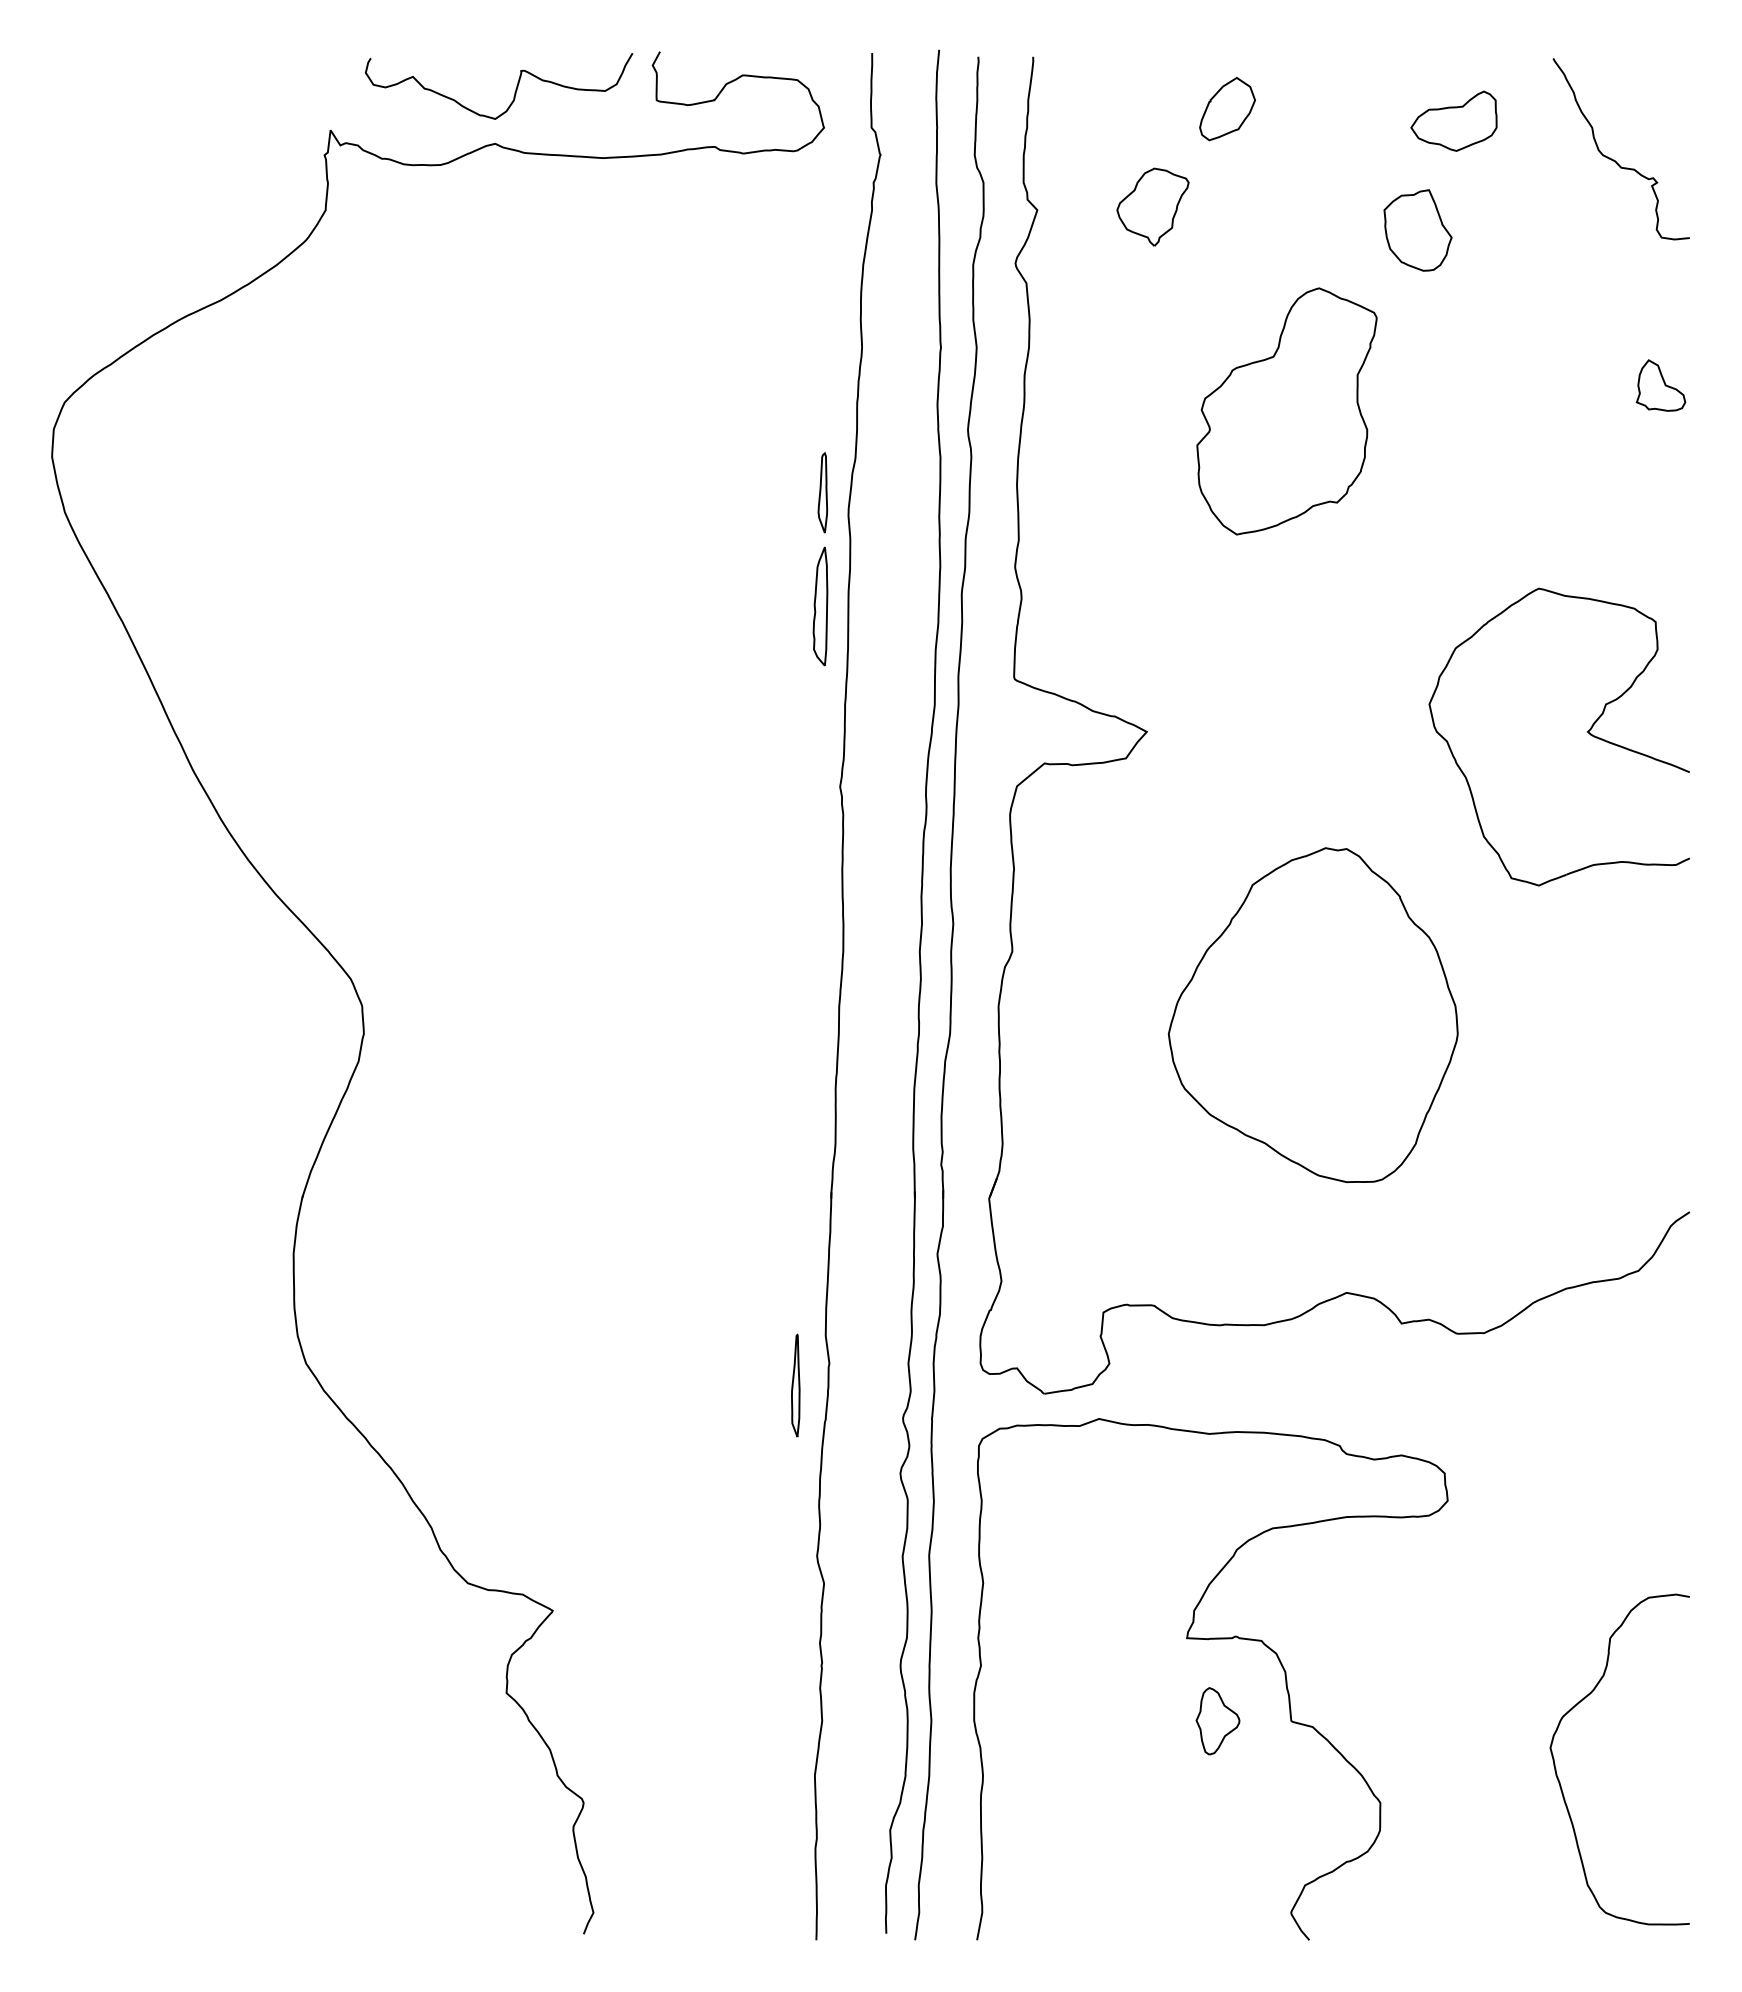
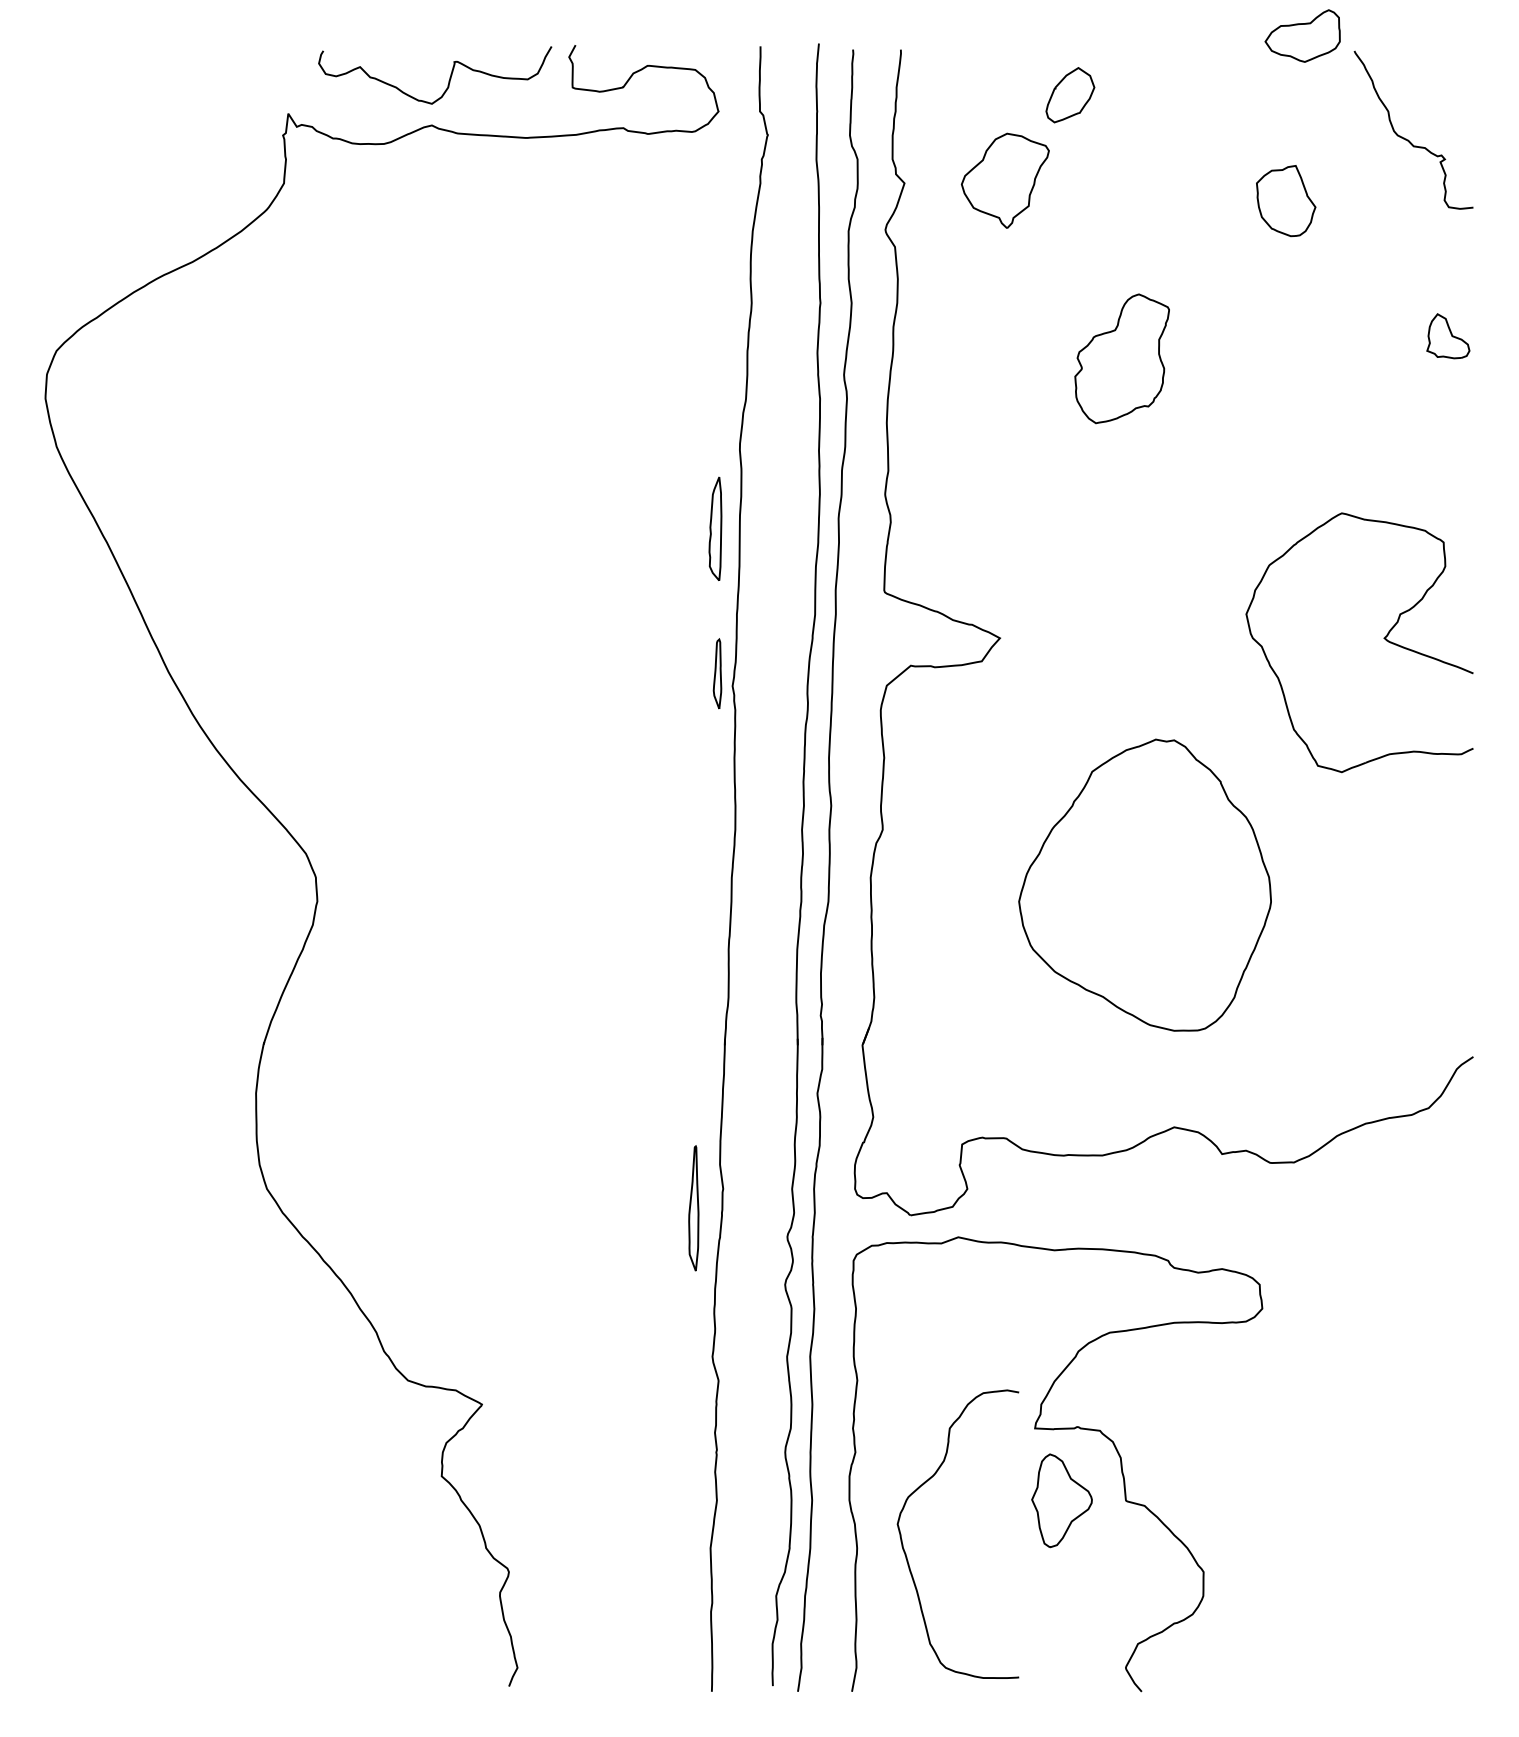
part: (1453, 120) -> (1302, 35), moved
part: (1152, 206) -> (1004, 180), size x1.4
part: (1417, 230) -> (1285, 201), moved
part: (1286, 411) -> (1121, 358), size x0.6
part: (822, 492) -> (717, 673), moved
part: (795, 1385) -> (693, 1208), size x1.4
part: (1217, 1721) -> (1061, 1501), size x1.6
curve: (1559, 1779) -> (905, 1551), moved

